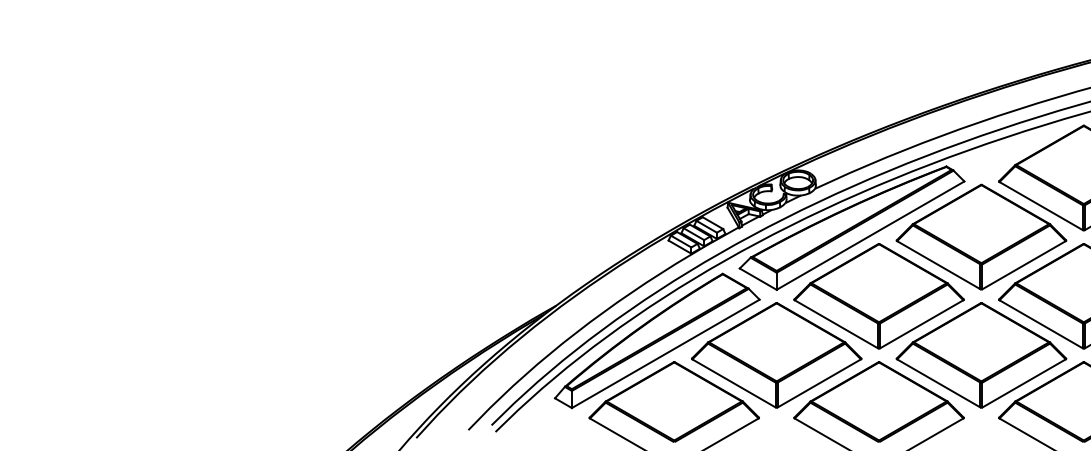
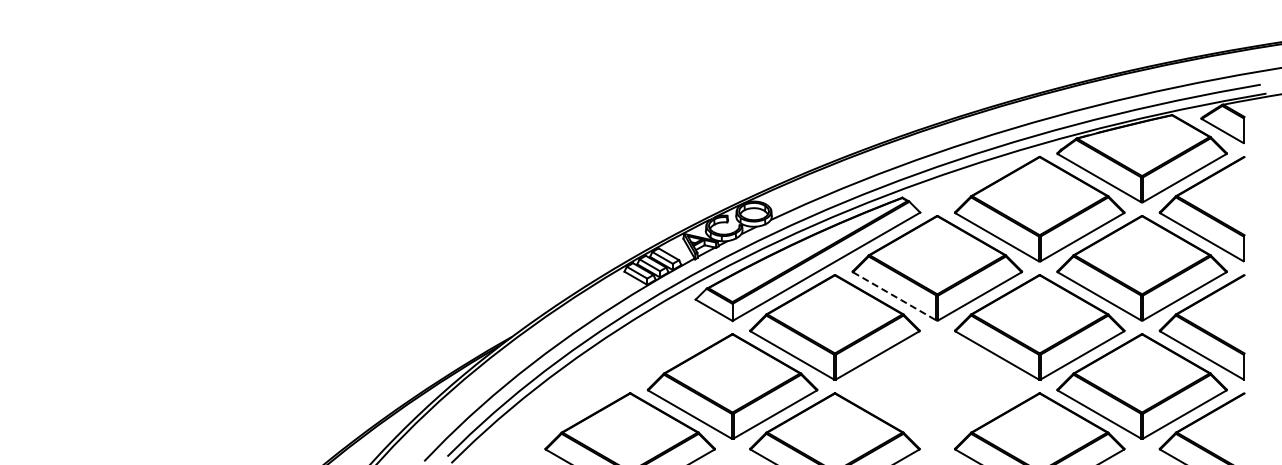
line: (939, 265) -> (895, 296), solid -> dashed
part: (656, 340) -> (612, 371), removed
part: (981, 355) -> (937, 386), removed

